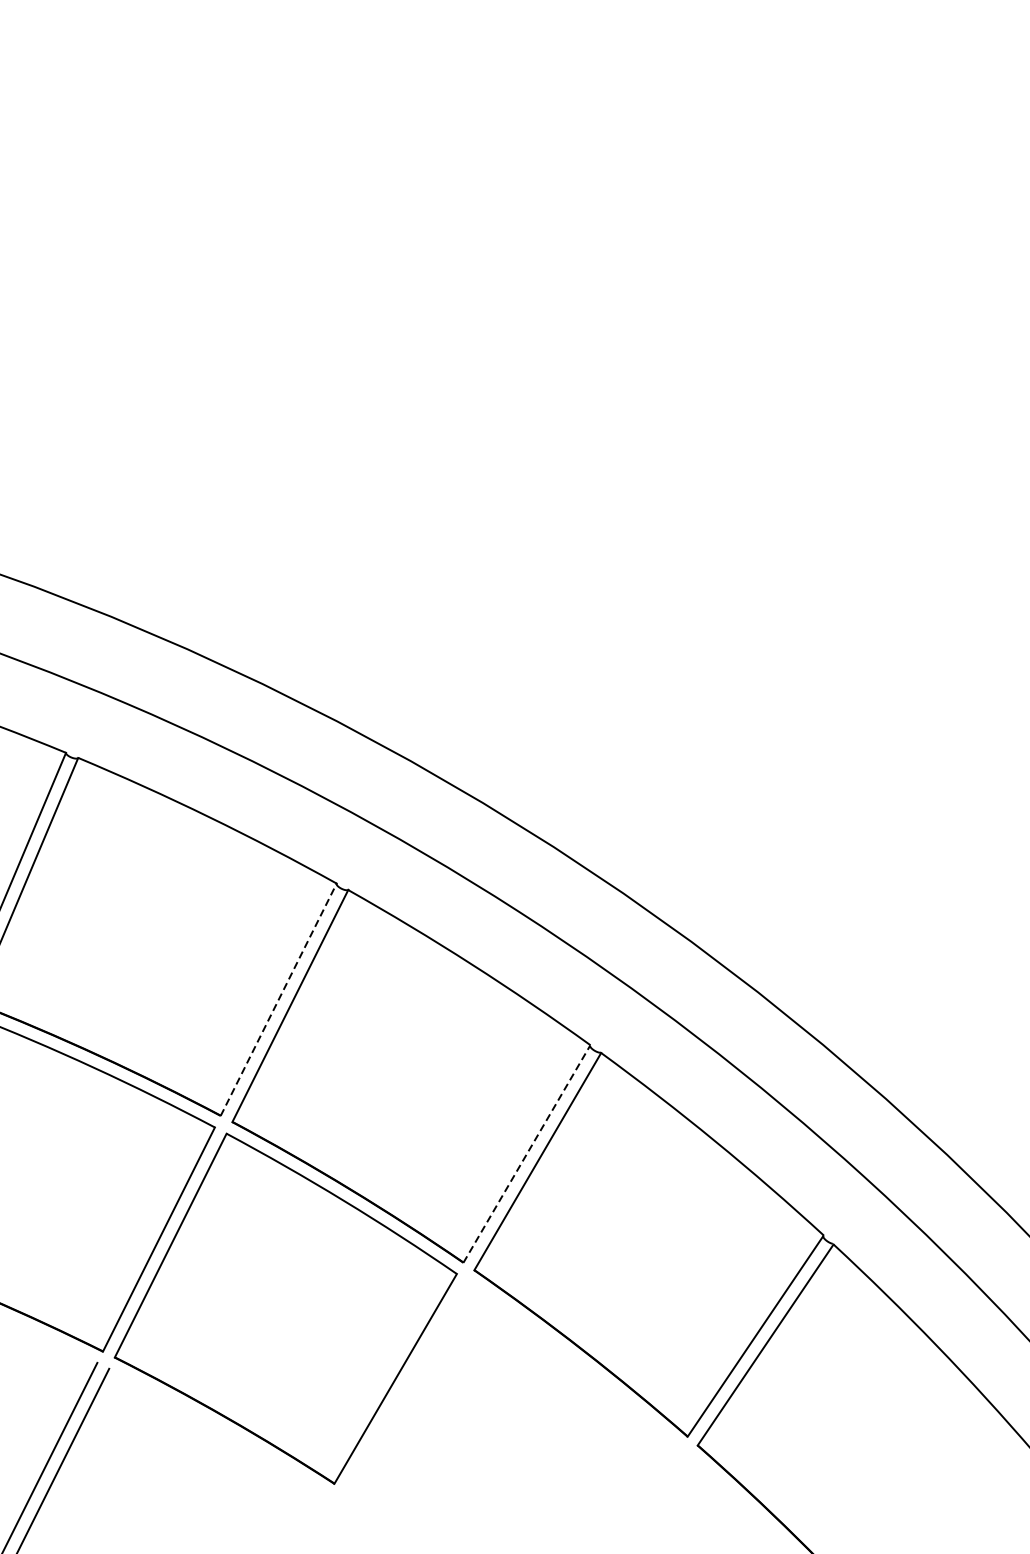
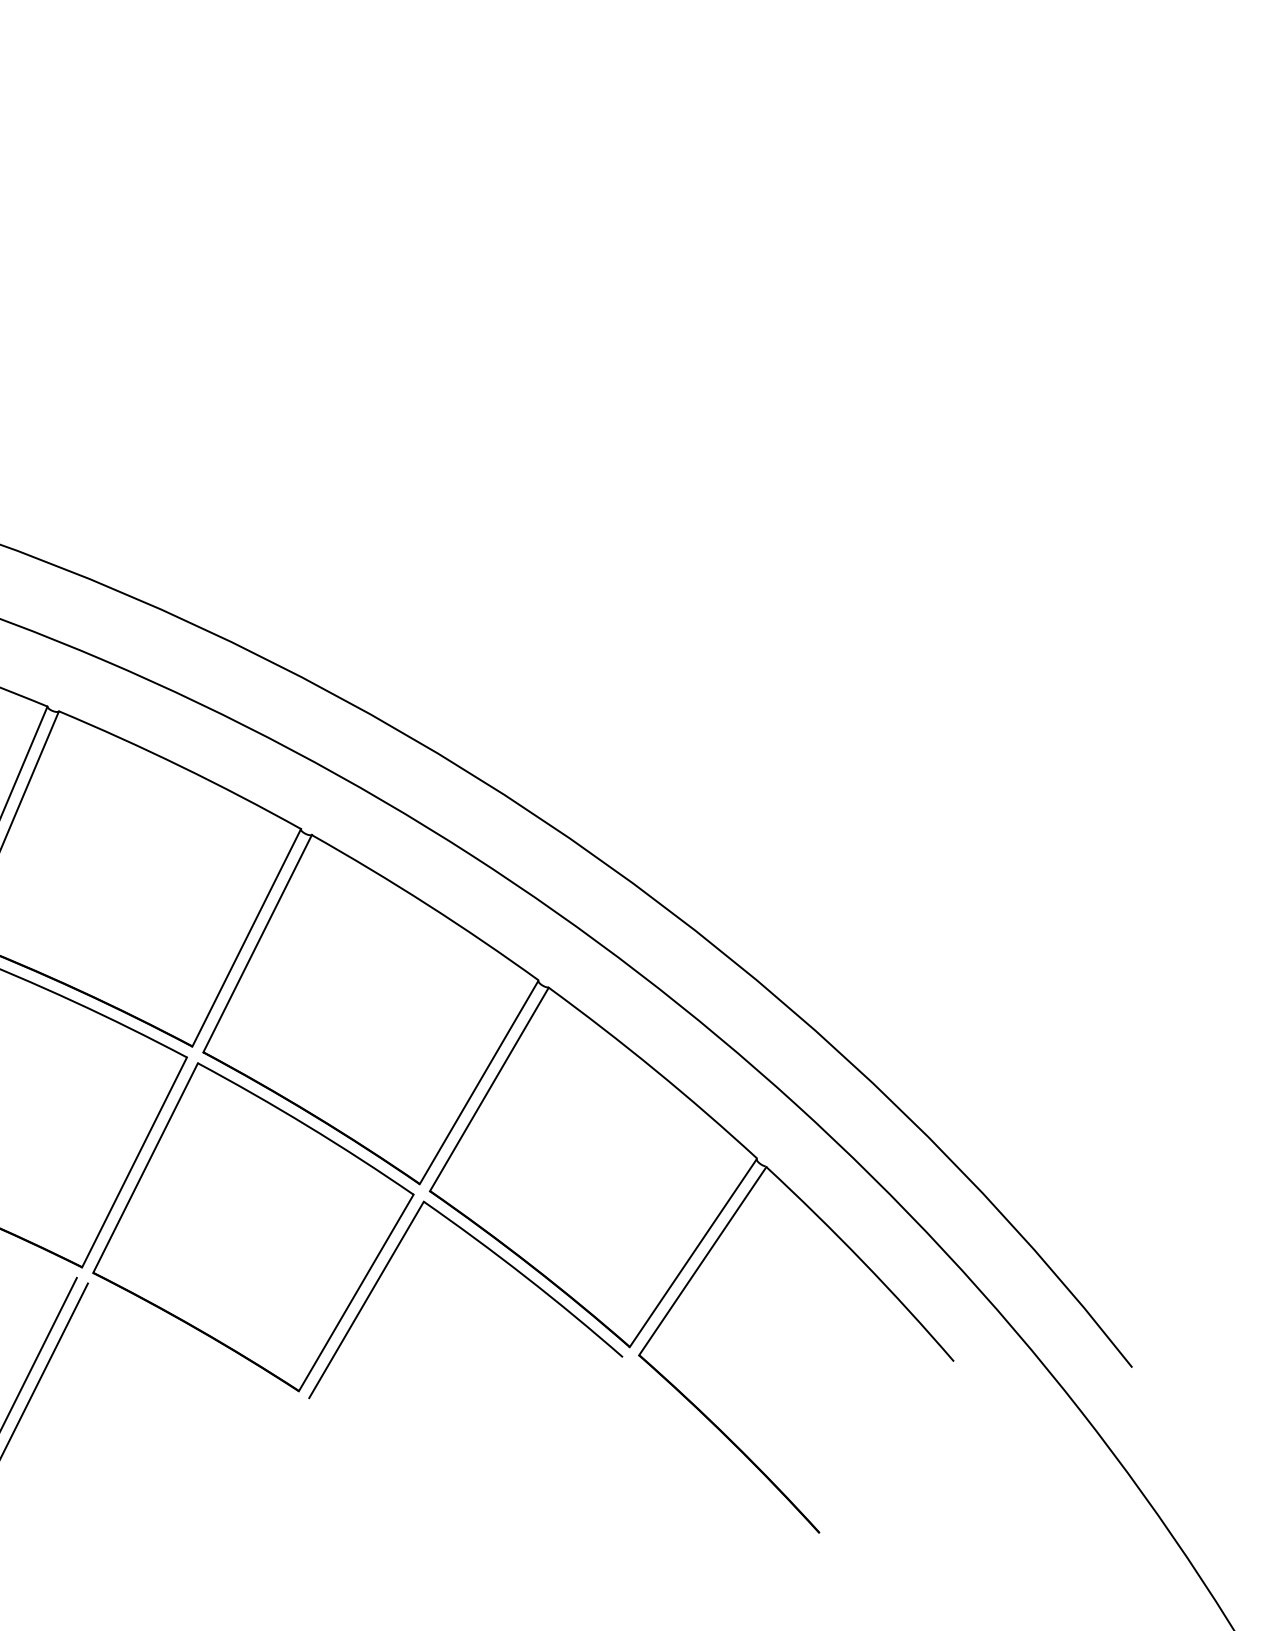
line: (278, 999) -> (246, 937), dashed -> solid
line: (527, 1154) -> (479, 1082), dashed -> solid
part: (547, 1341) -> (498, 1257), added

